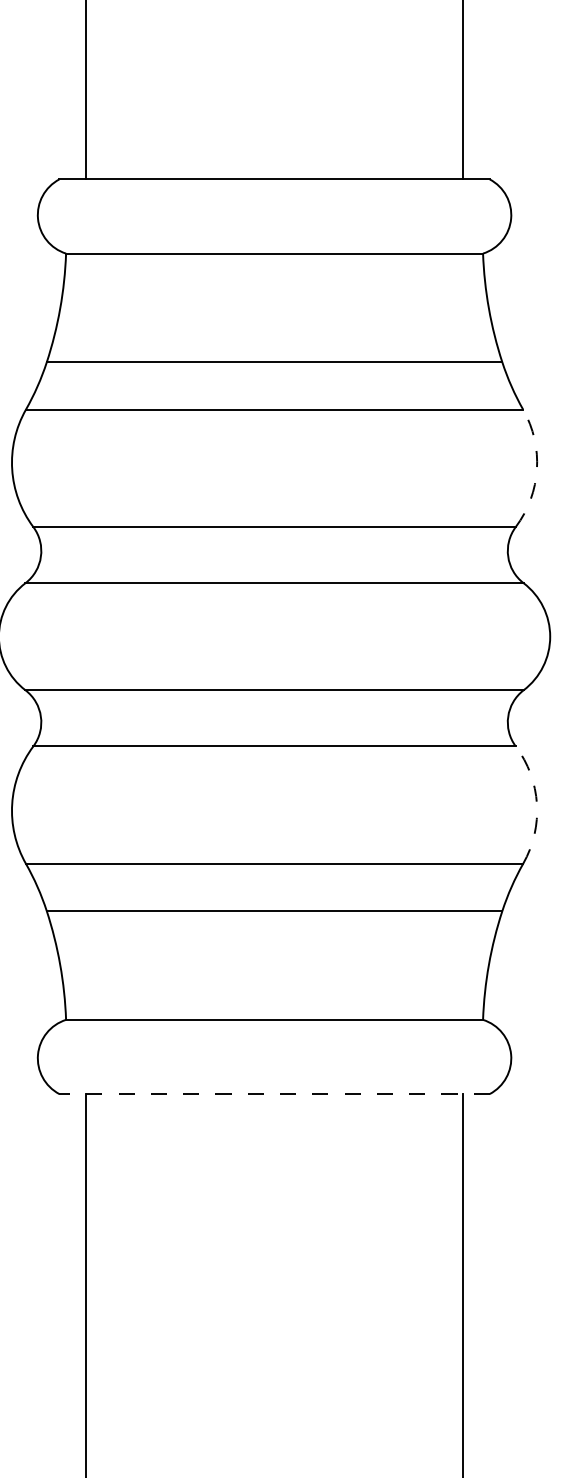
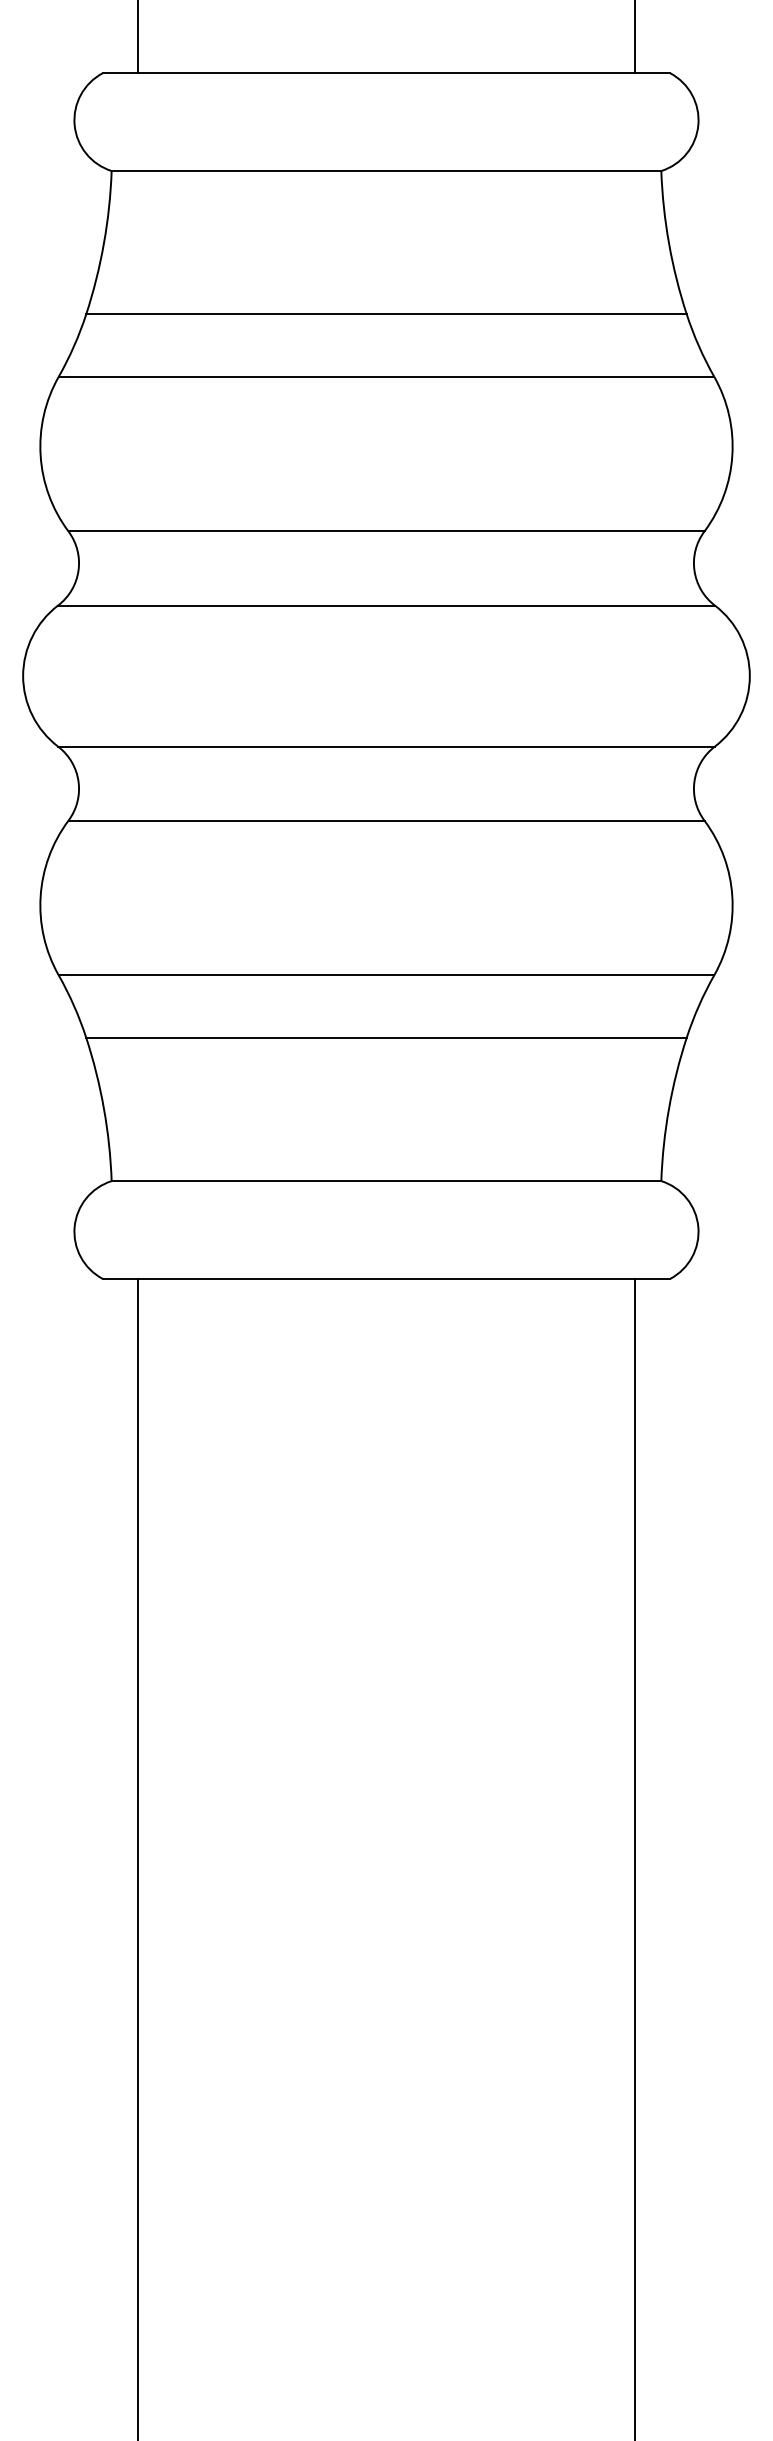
arc: (537, 469) -> (732, 455), dashed -> solid
arc: (537, 803) -> (732, 896), dashed -> solid
line: (274, 1093) -> (386, 1278), dashed -> solid

